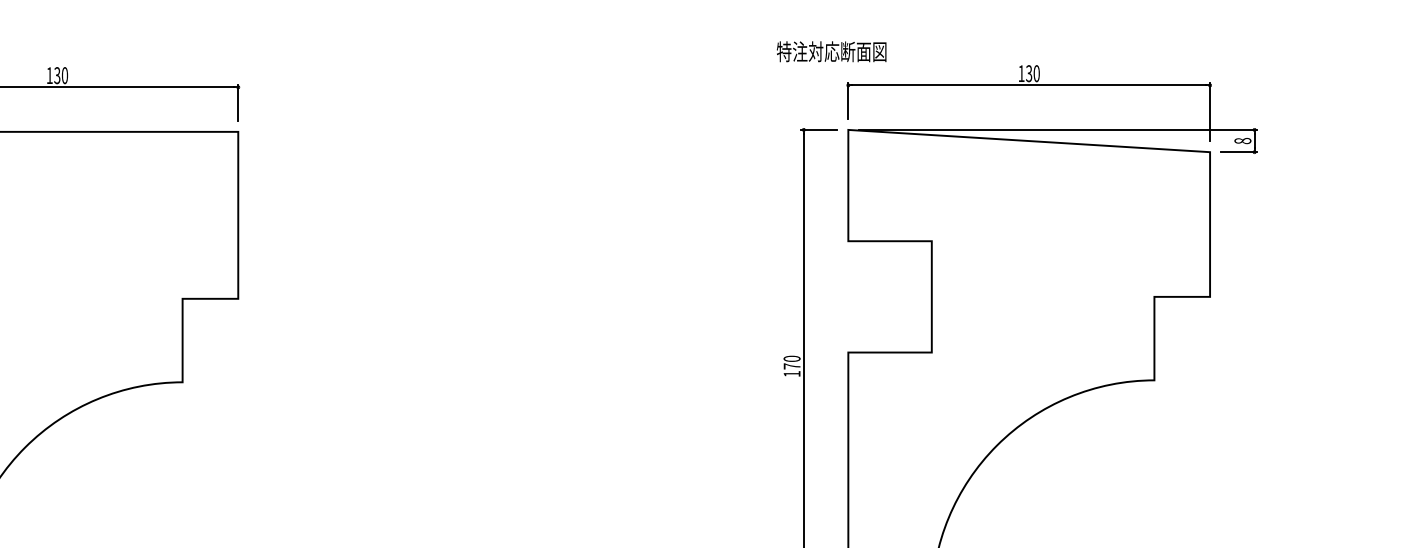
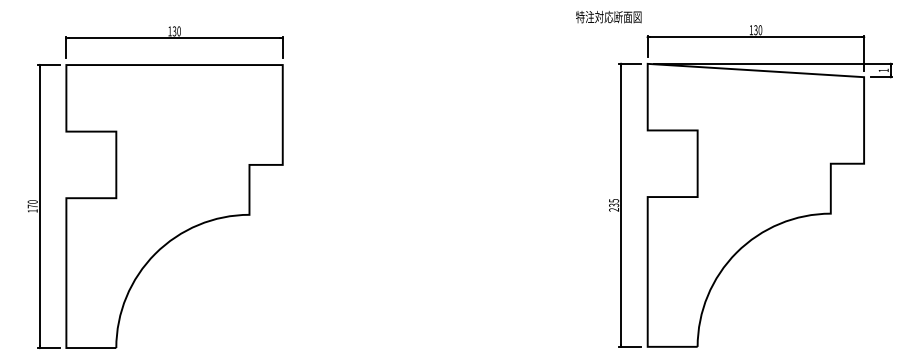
text: (831, 52) -> (608, 17), moved
text: (1242, 140) -> (883, 70), 8 -> 1
text: (792, 366) -> (614, 205), 170 -> 235

